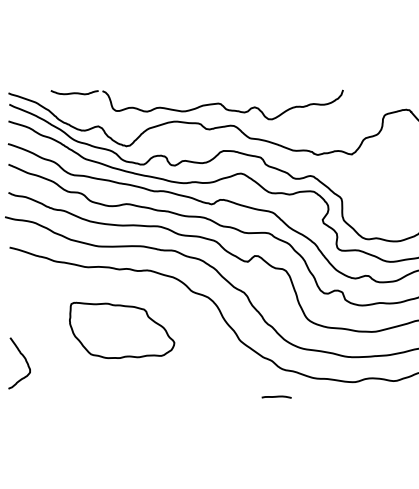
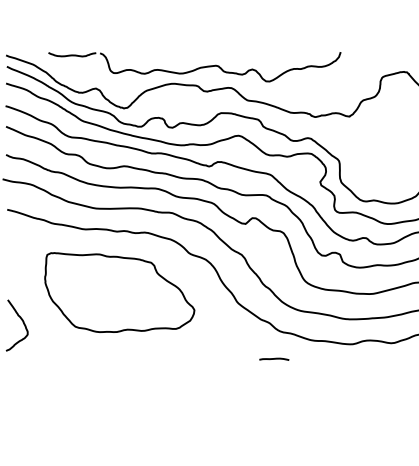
part: (121, 330) -> (119, 292), size x1.43

